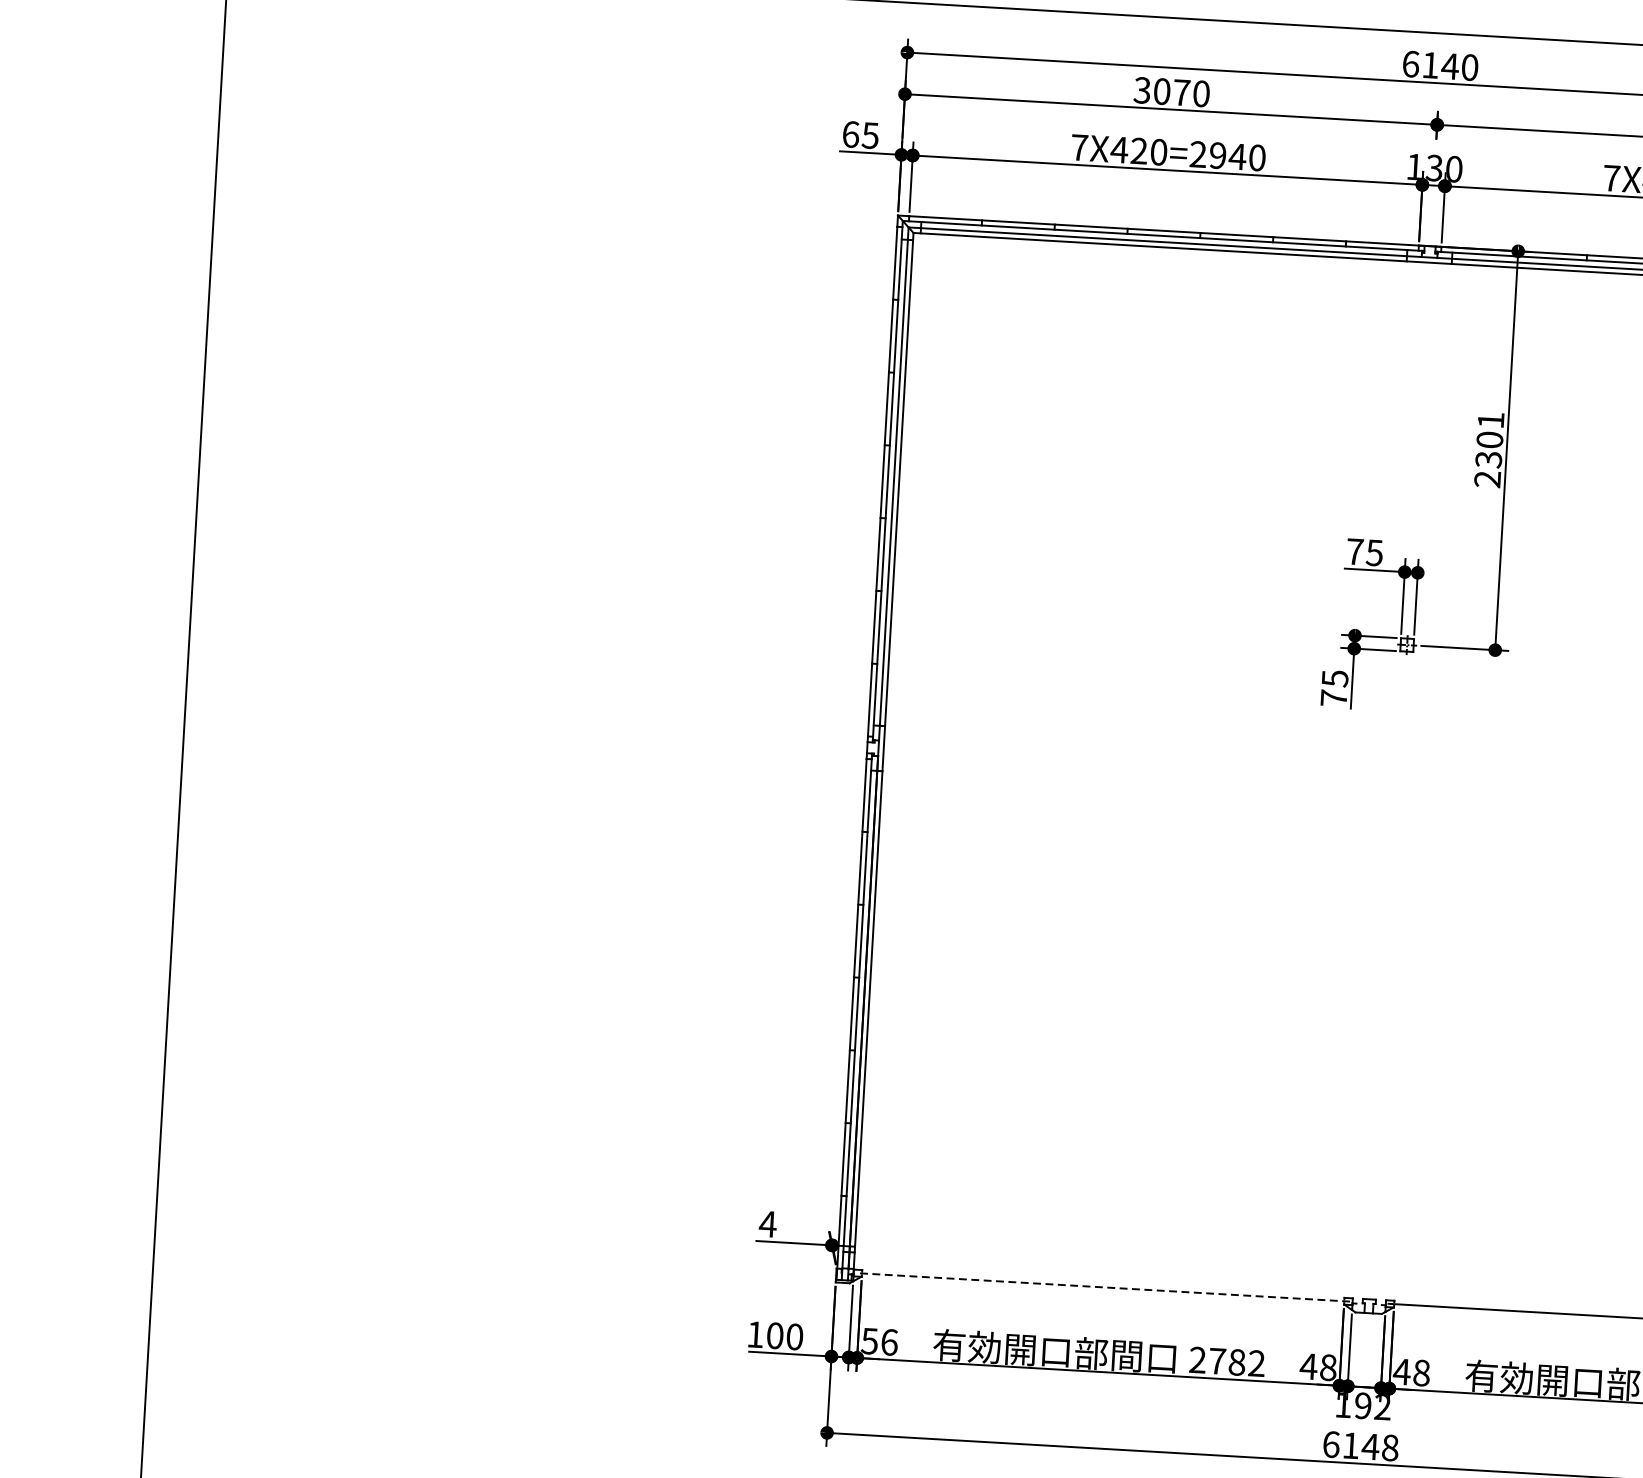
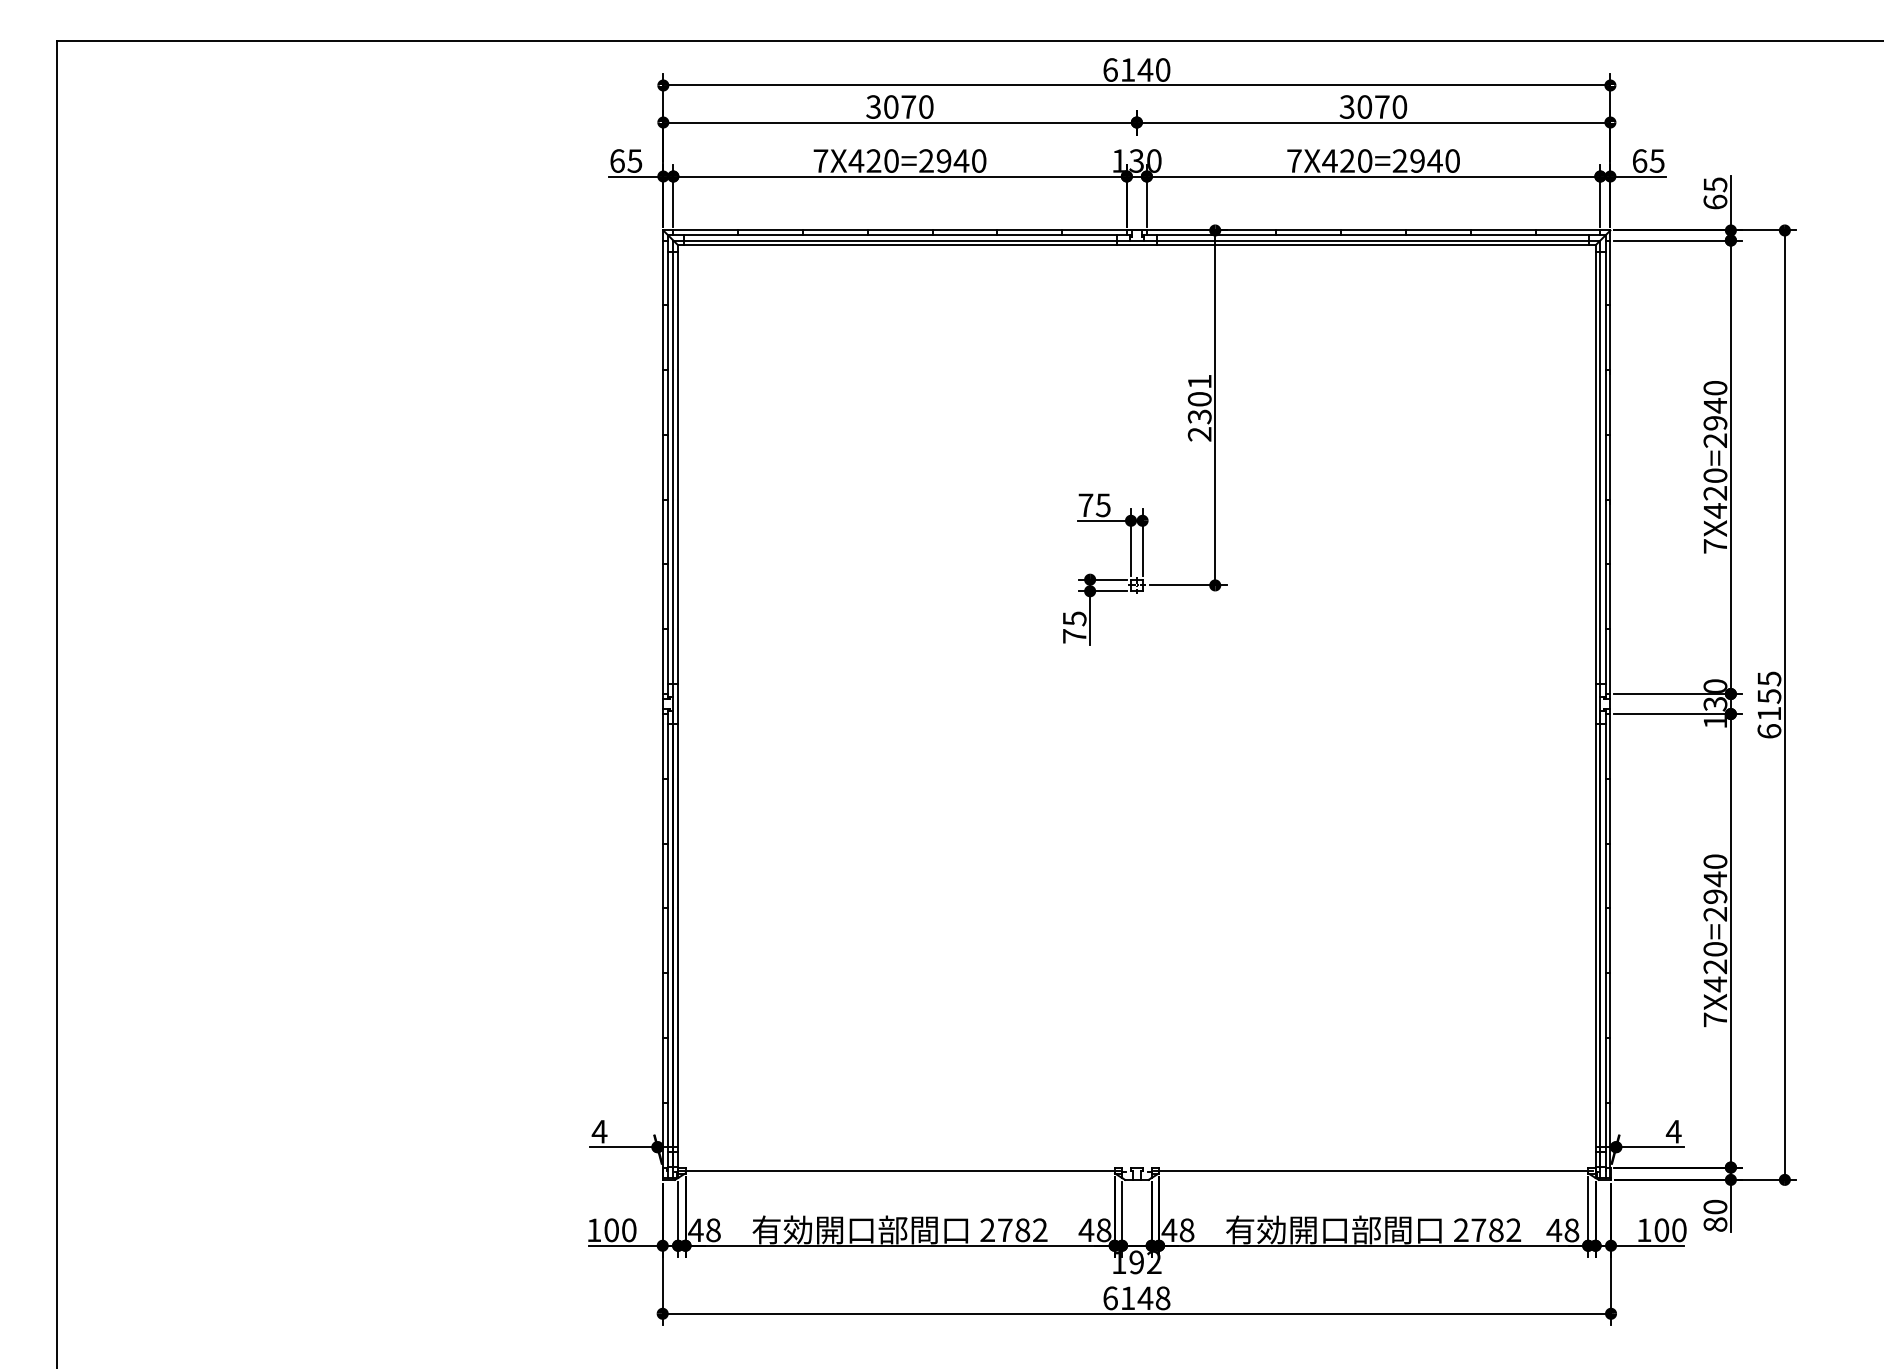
line: (1103, 1287) -> (900, 1170), dashed -> solid
text: (879, 1342) -> (704, 1230), 56 -> 48

